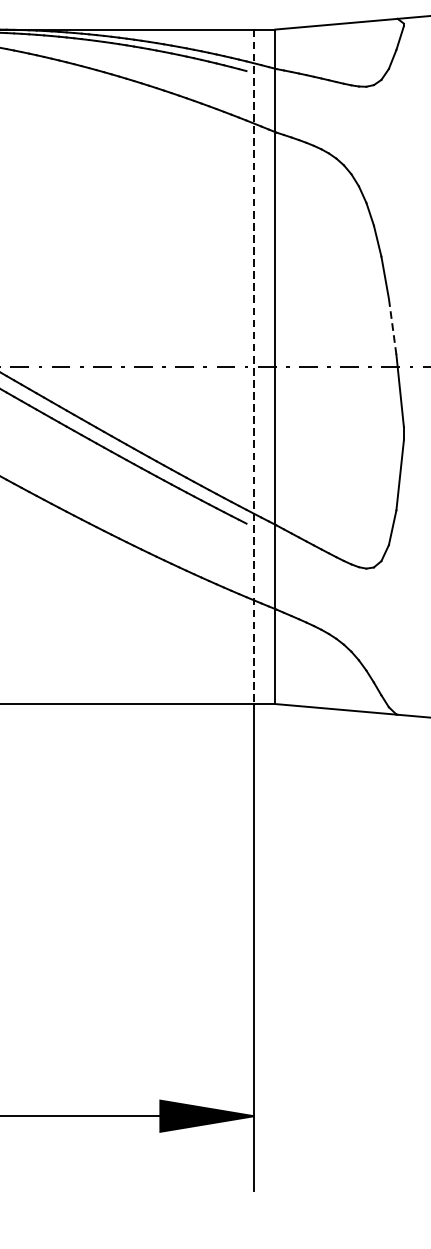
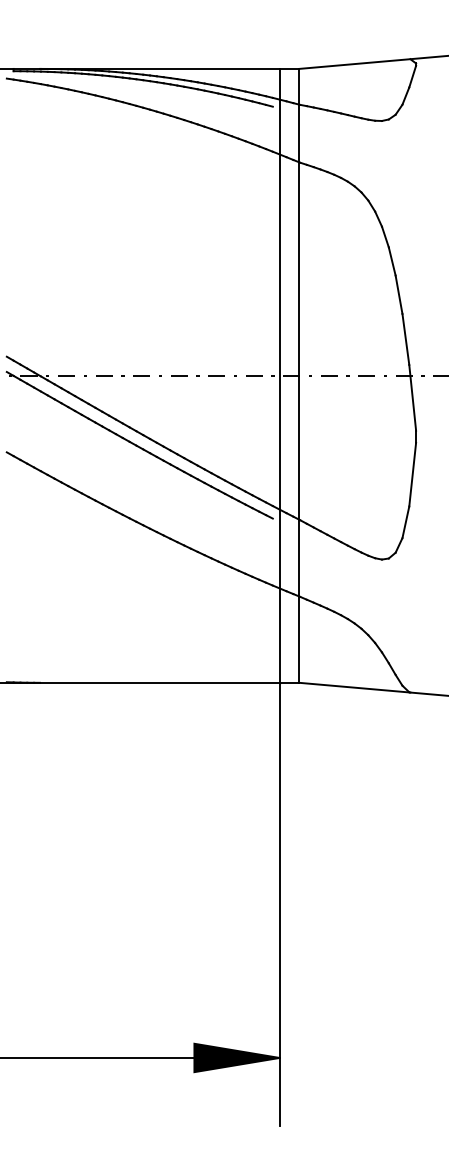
line: (392, 326) -> (405, 339), dashed -> solid
line: (253, 366) -> (279, 375), dashed -> solid

